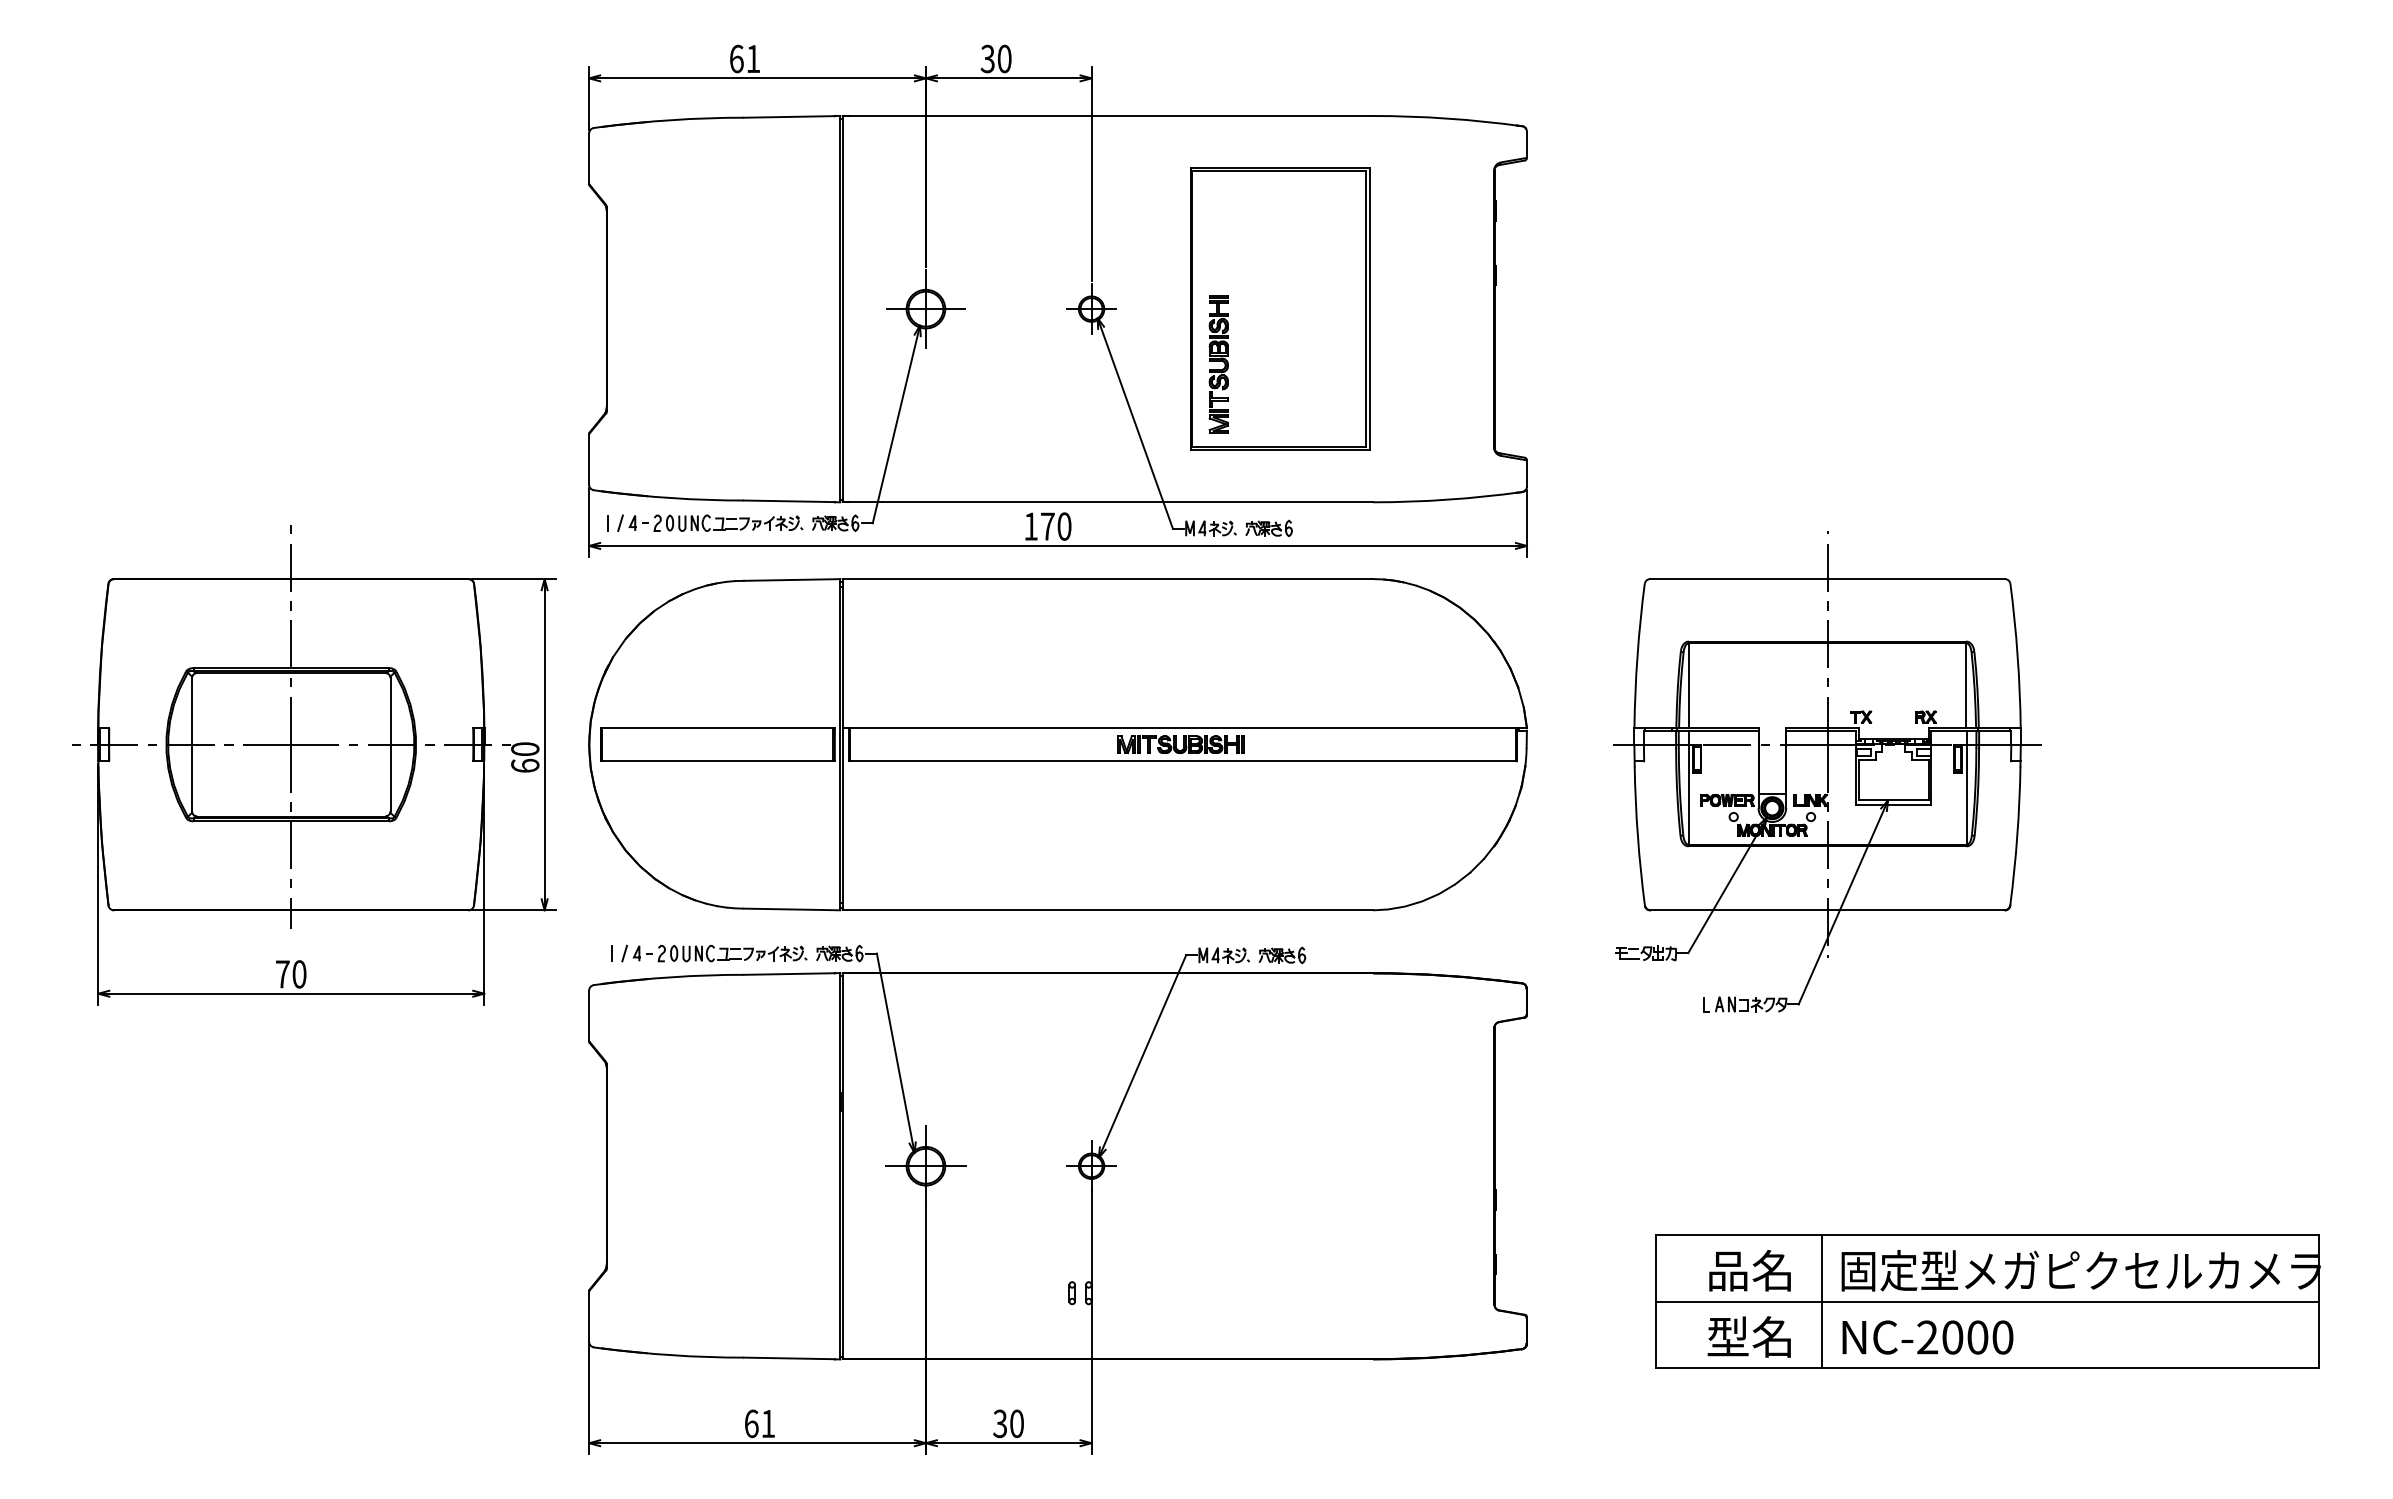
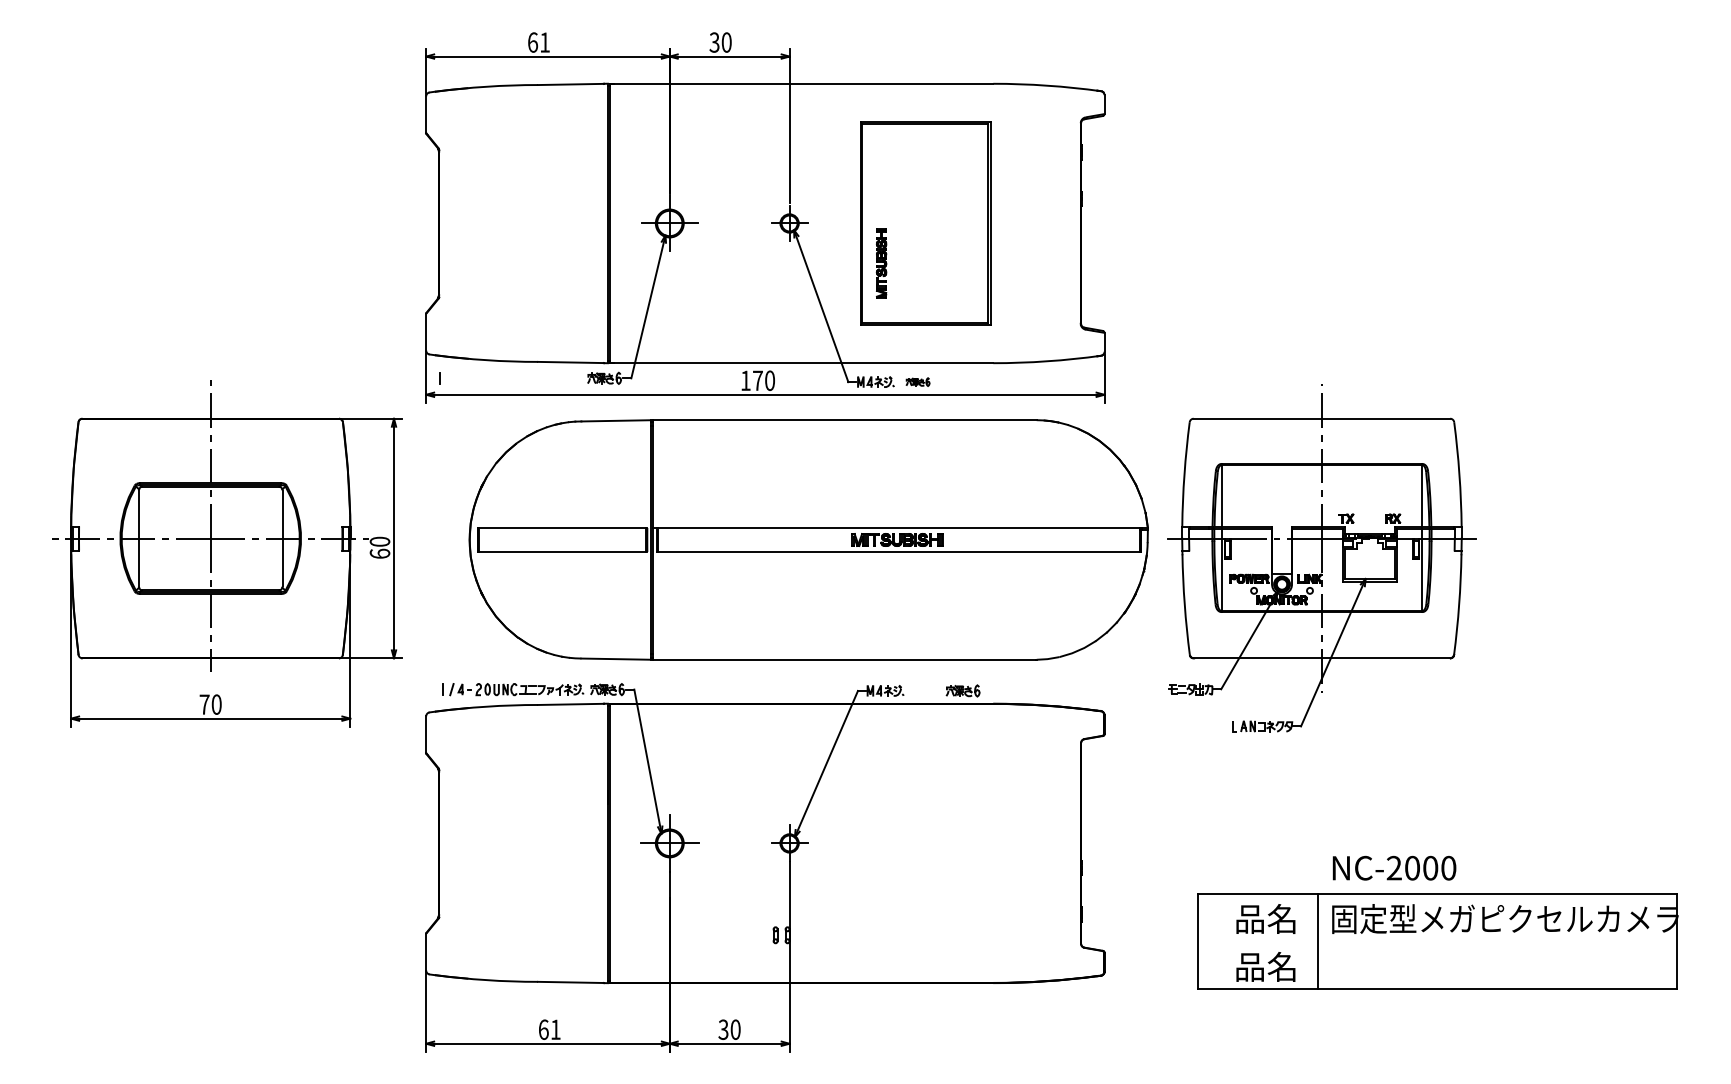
part: (1218, 364) -> (881, 263), size x0.7
part: (710, 522) -> (513, 377), removed
part: (1268, 528) -> (917, 382), size x0.7
part: (1057, 744) -> (808, 539), moved
part: (1282, 955) -> (963, 690), moved
line: (1987, 1301) -> (1437, 941), removed
text: (1727, 1336) -> (1249, 966), 型名 -> 品名
text: (1927, 1337) -> (1394, 868), moved

